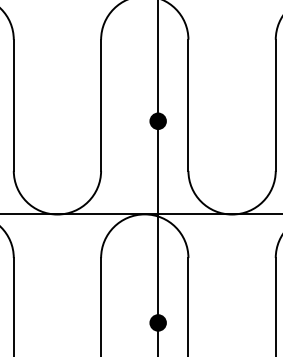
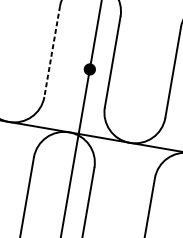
line: (101, 105) -> (52, 51), solid -> dashed
fill: (157, 322) -> (65, 208), removed

